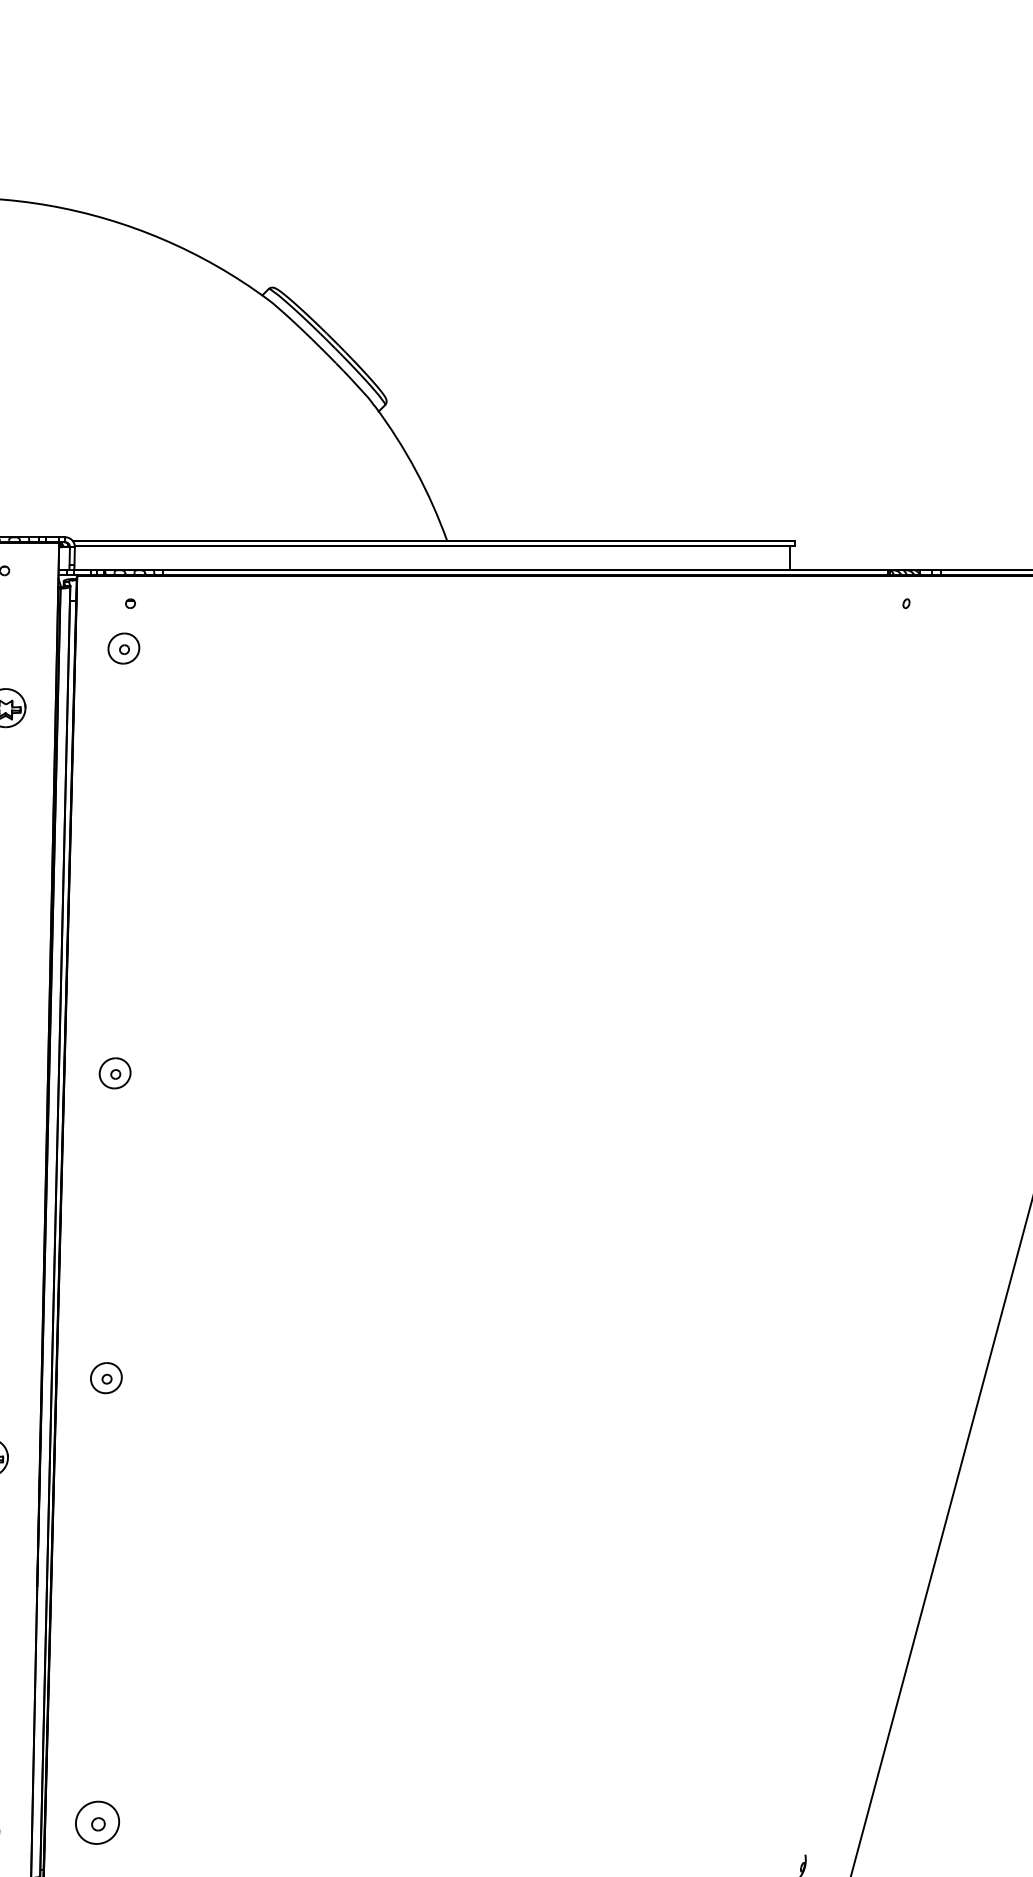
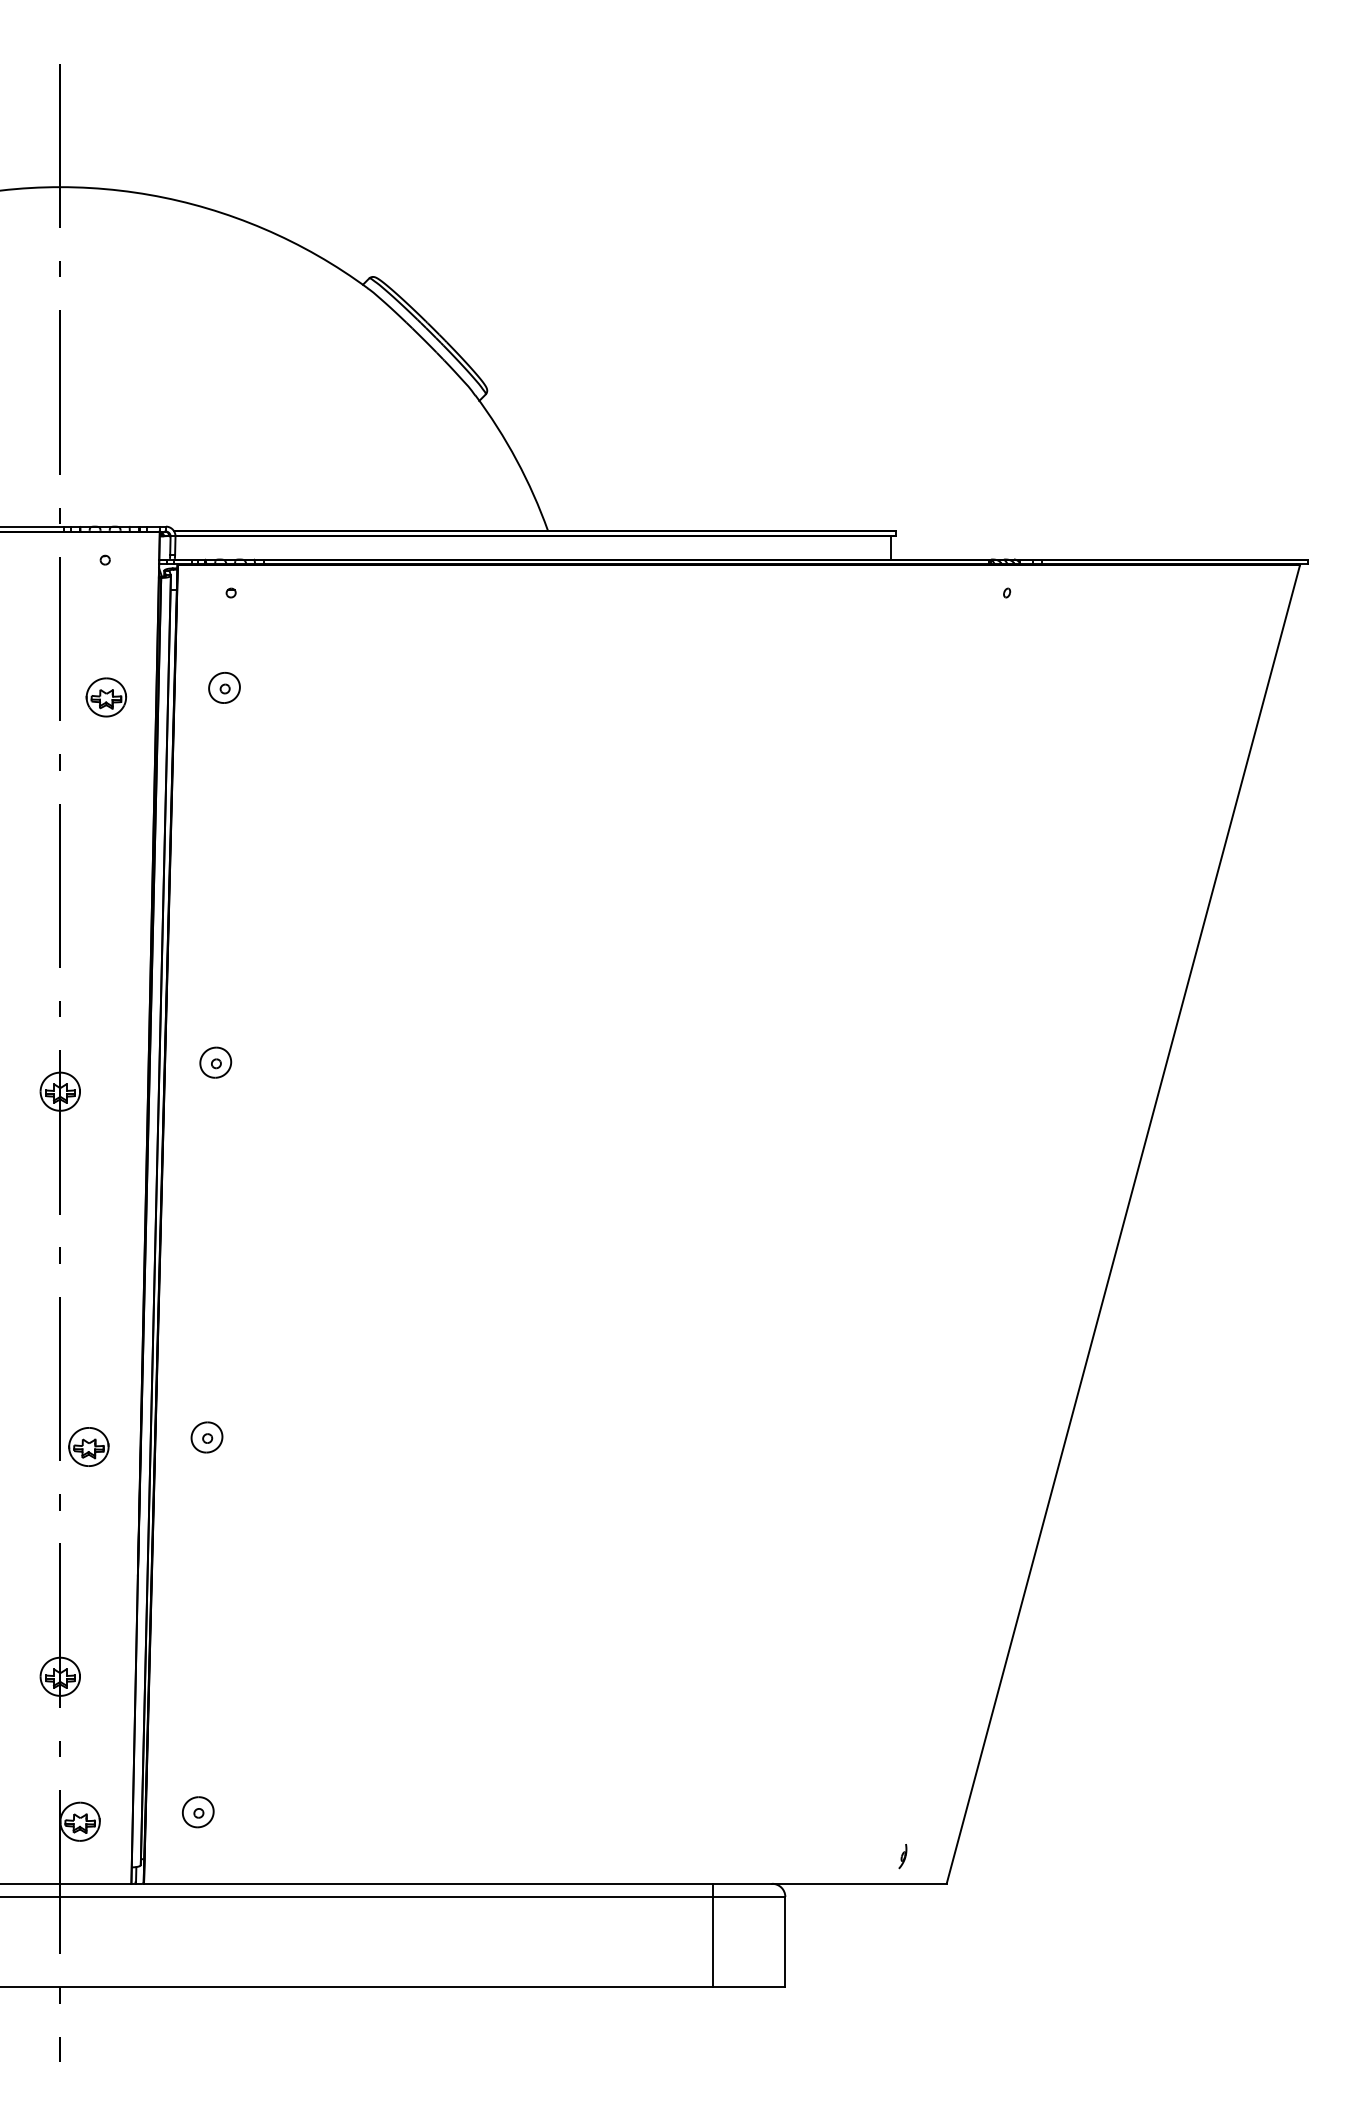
part: (123, 648) -> (224, 687), moved
part: (105, 1378) -> (206, 1437), moved
part: (97, 1823) -> (198, 1812), size x0.71

